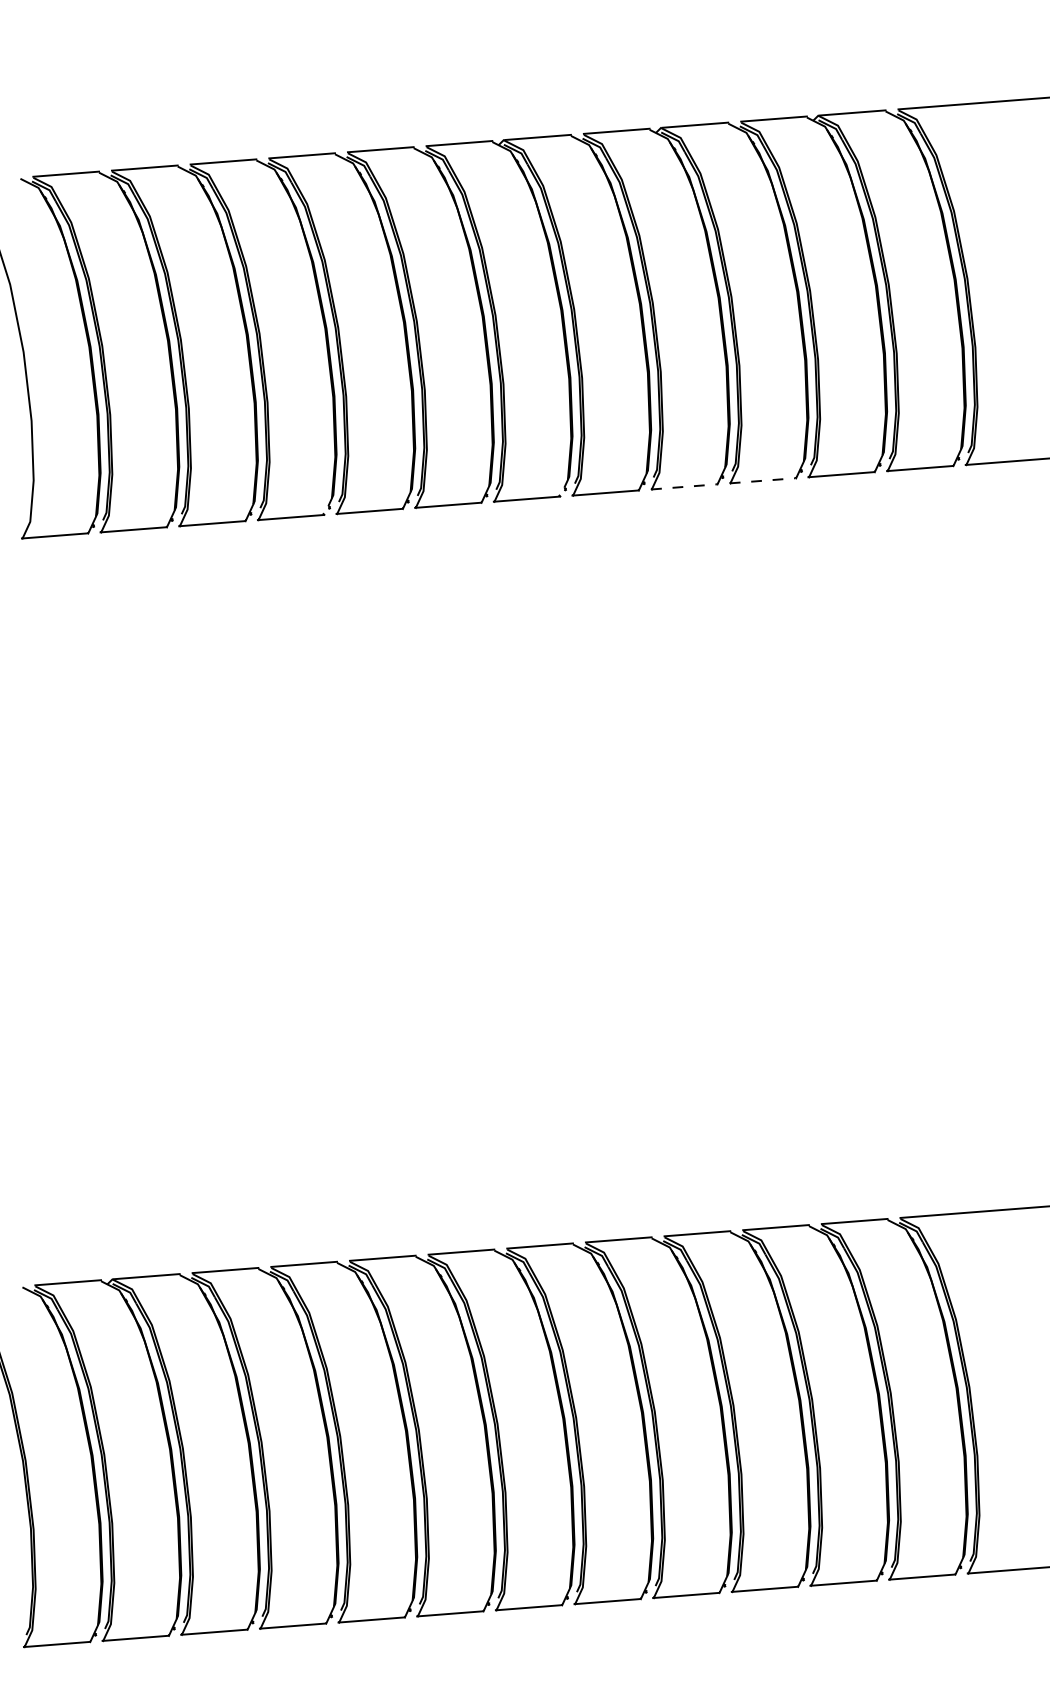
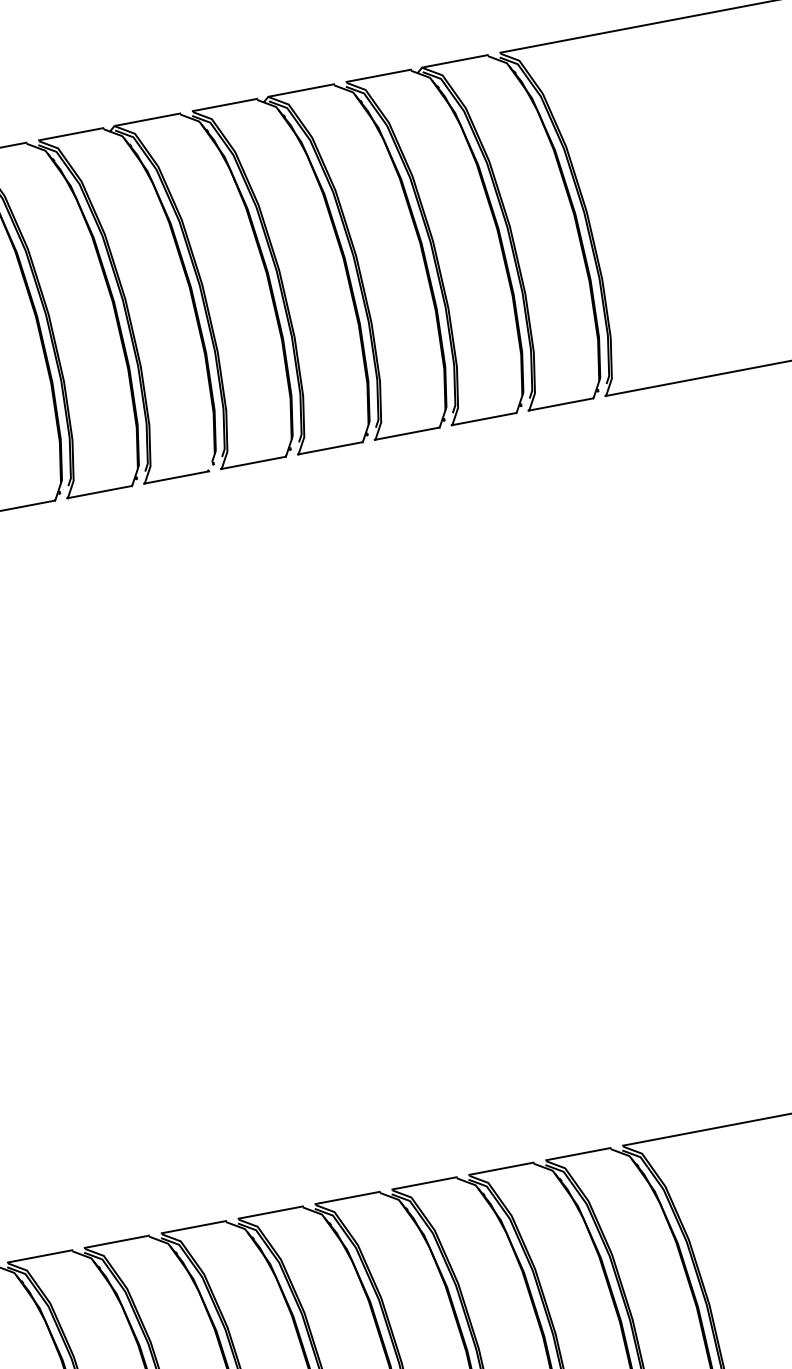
line: (762, 480) -> (406, 433), dashed -> solid
line: (683, 486) -> (329, 448), dashed -> solid

